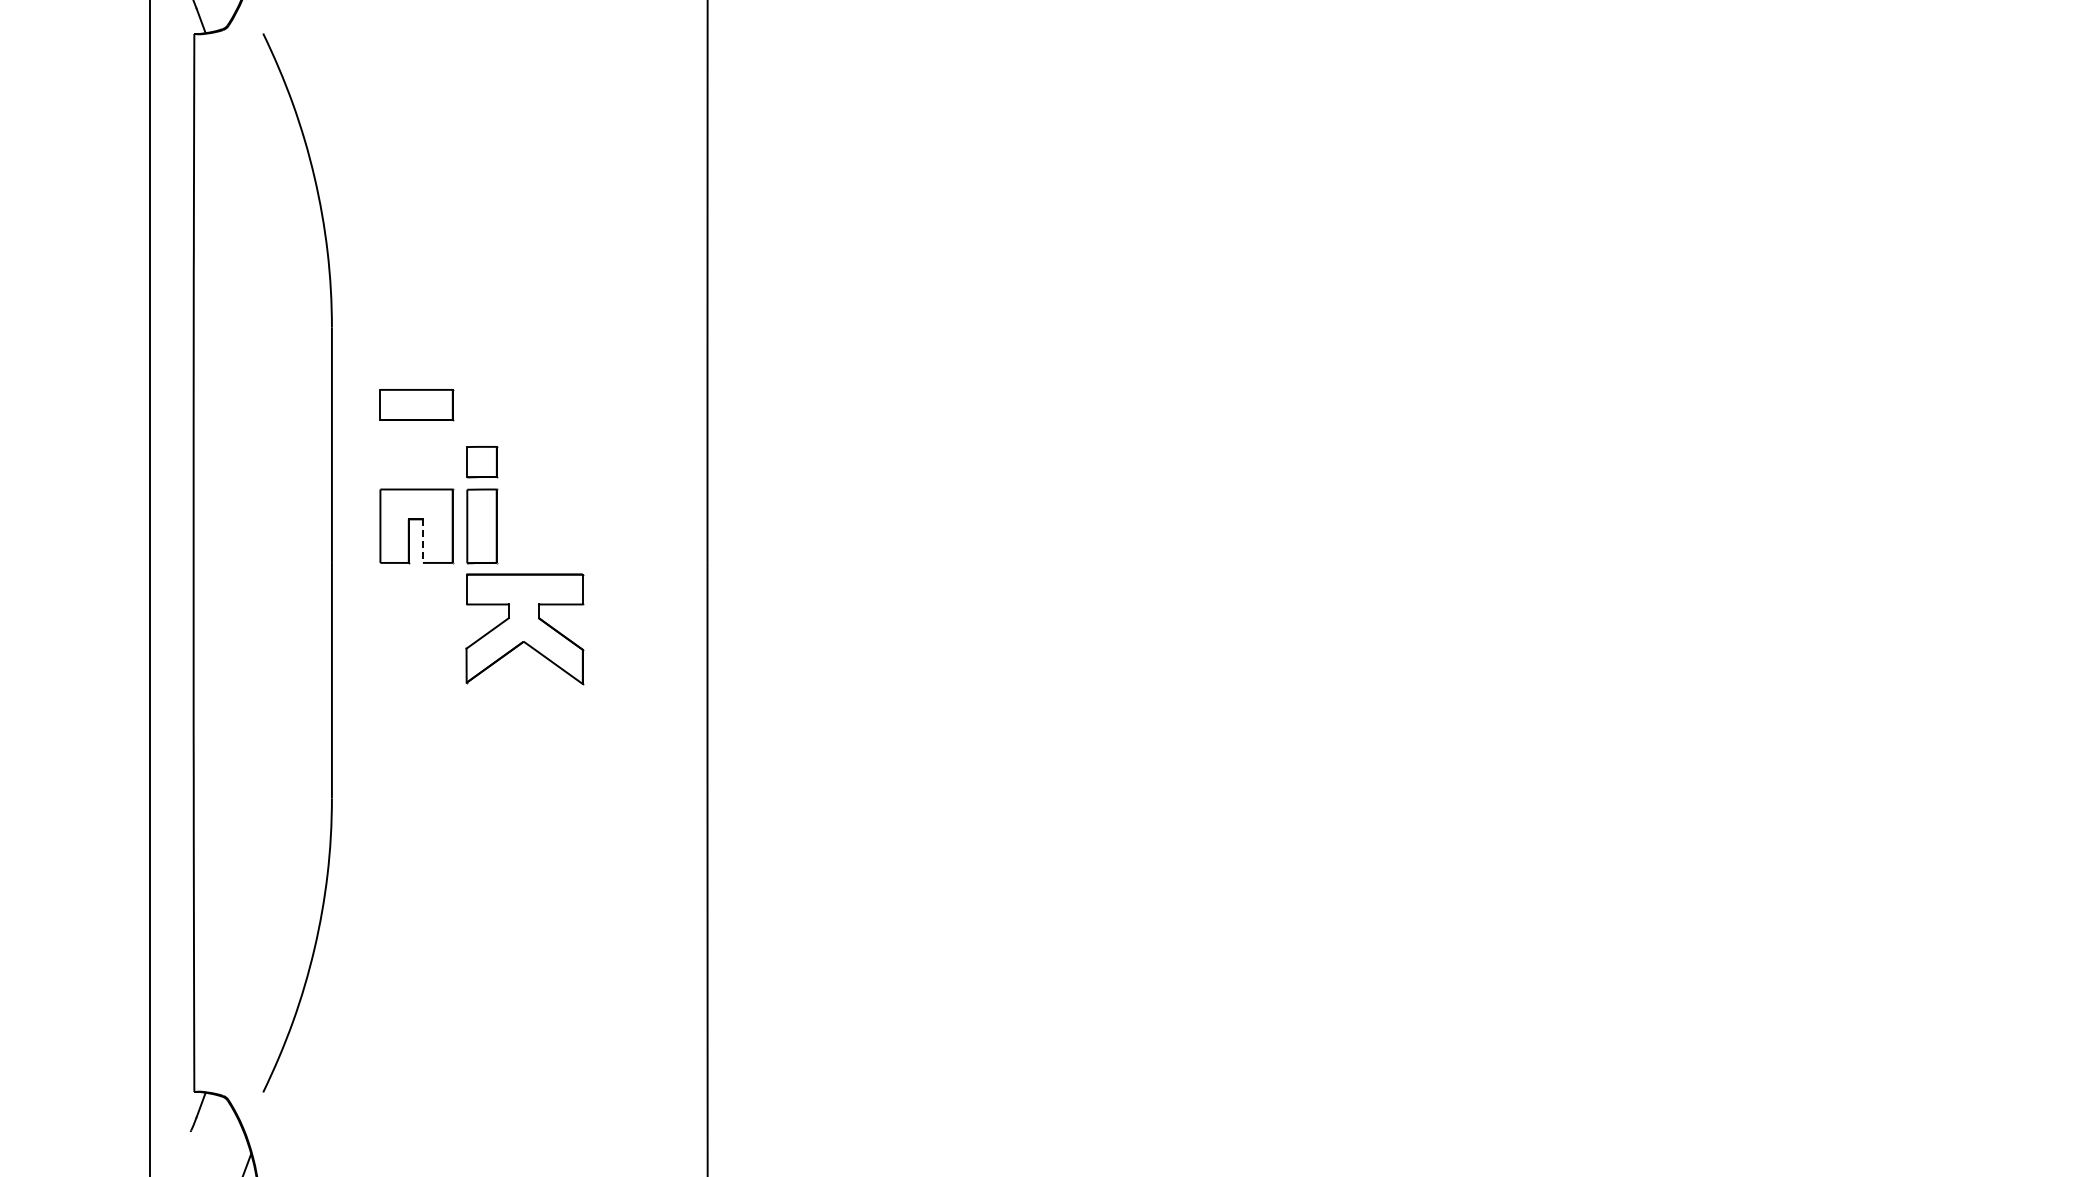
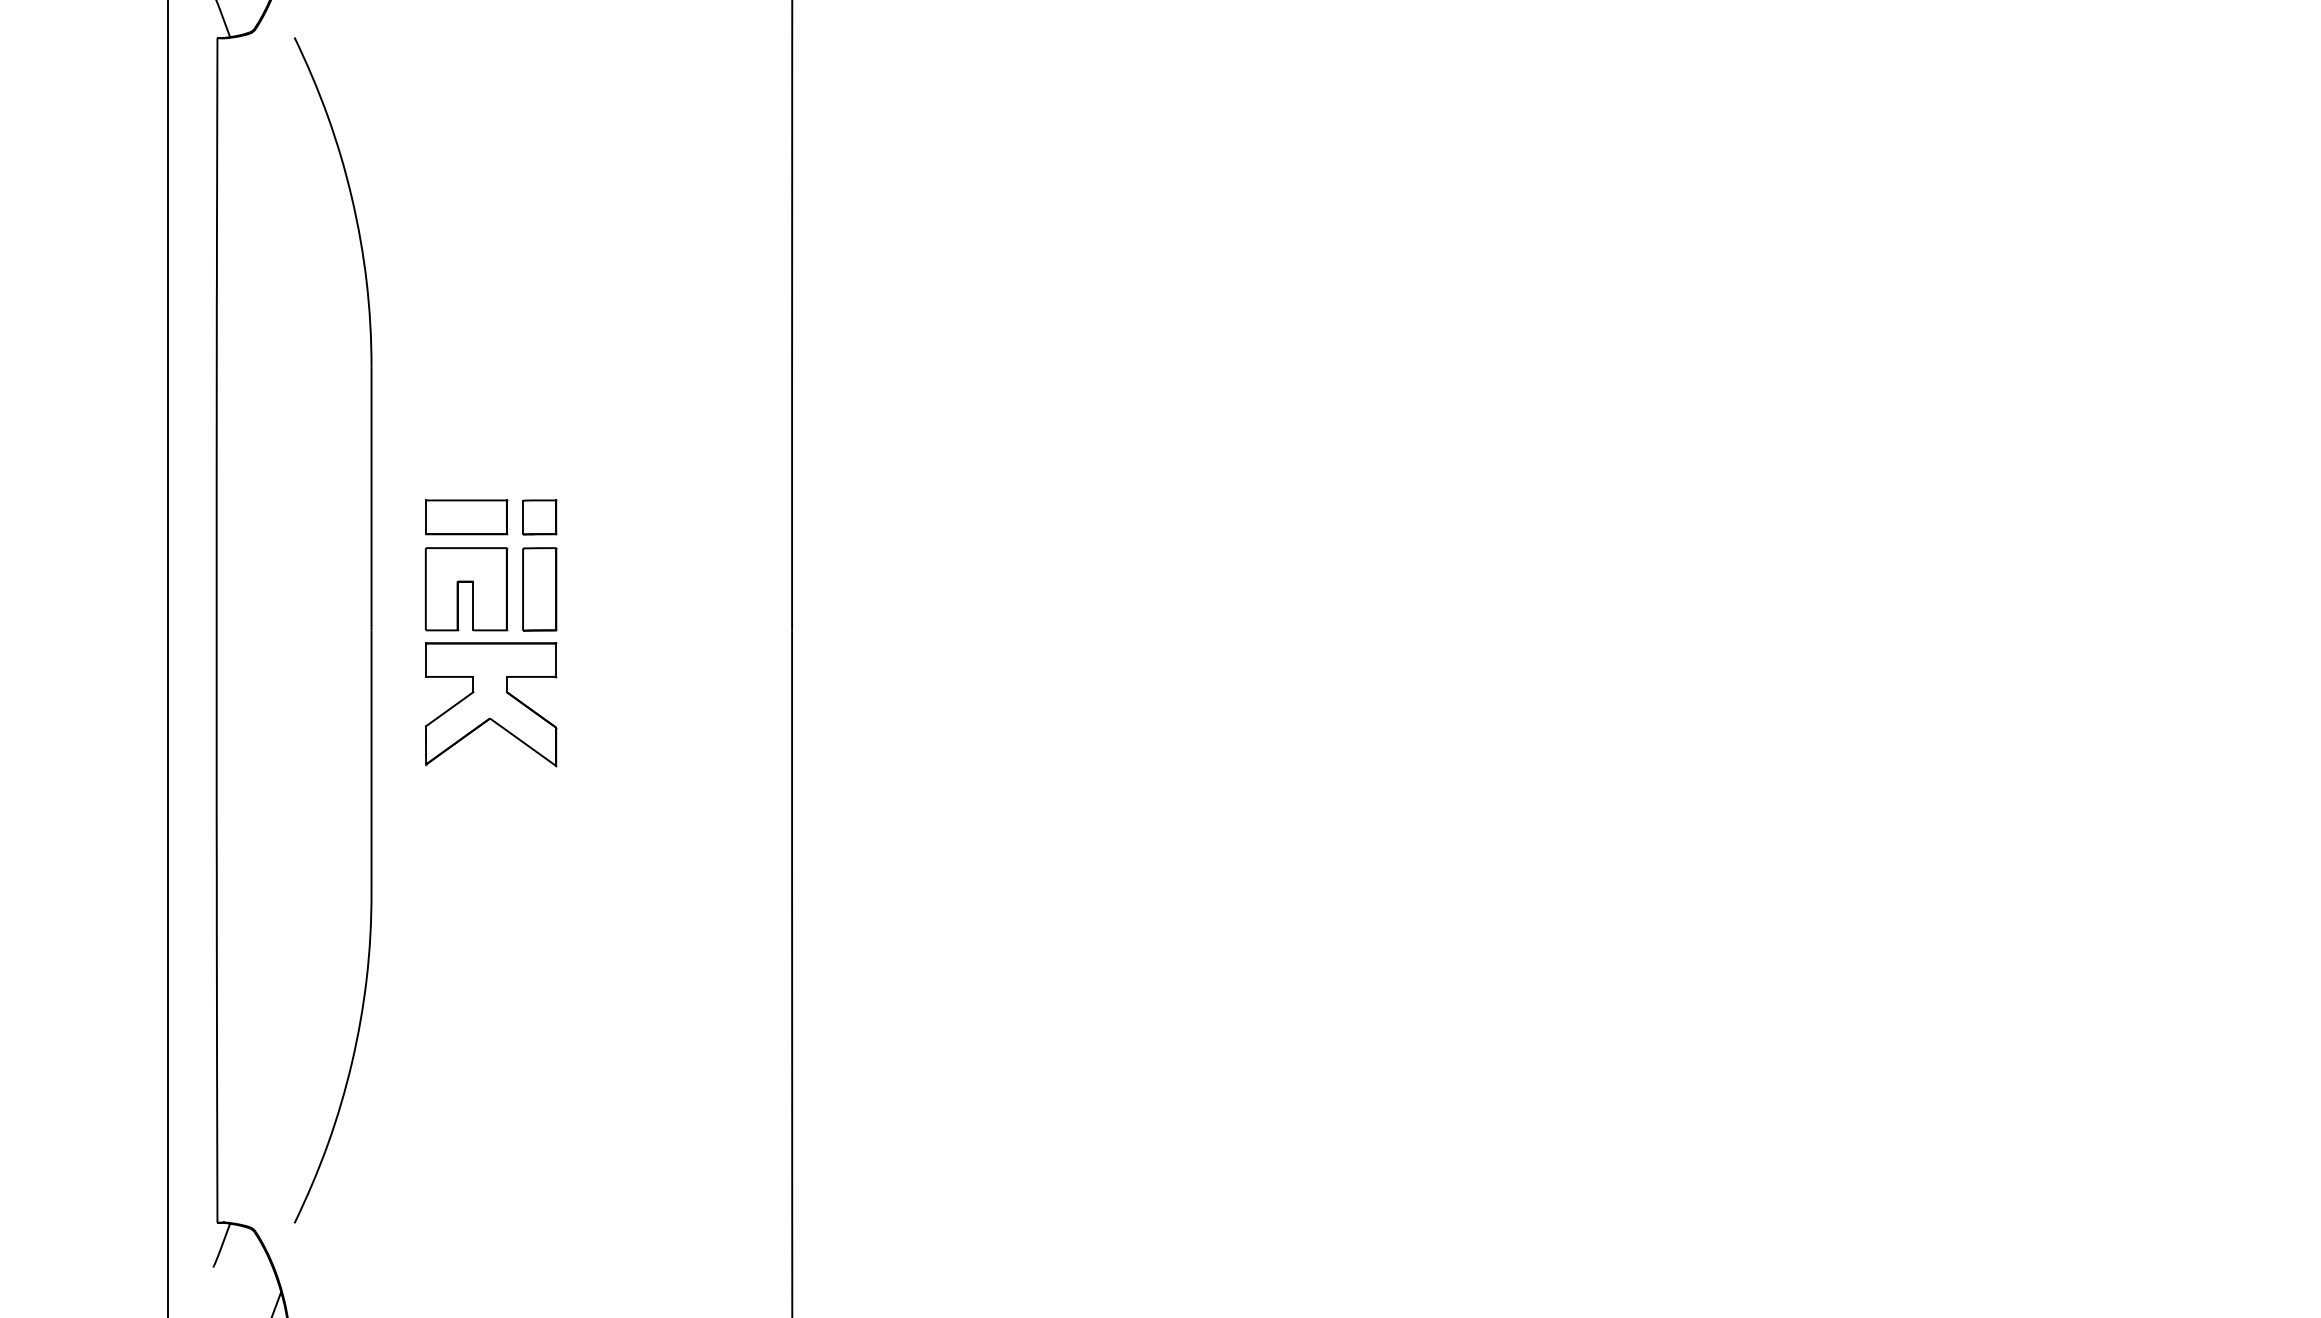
part: (416, 405) -> (466, 517), moved
line: (422, 541) -> (472, 606), dashed -> solid
part: (524, 629) -> (490, 704), moved

